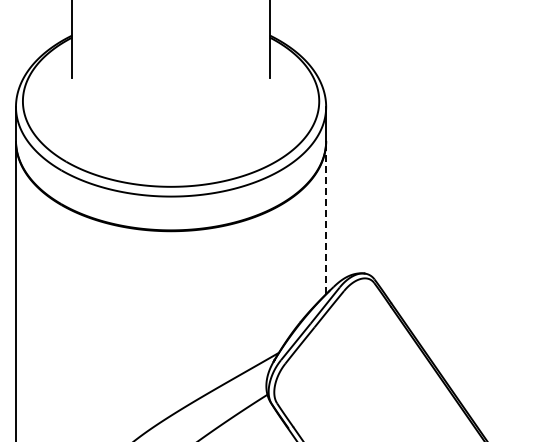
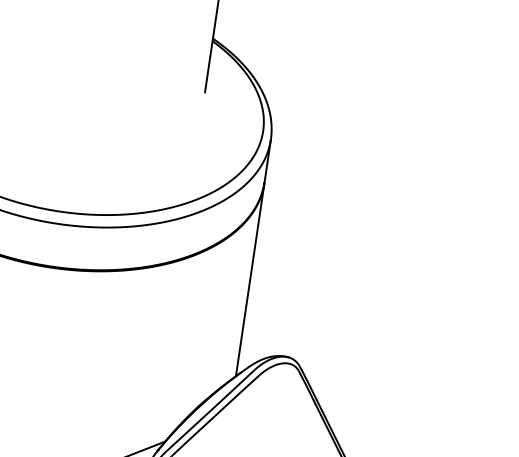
line: (326, 217) -> (250, 279), dashed -> solid

